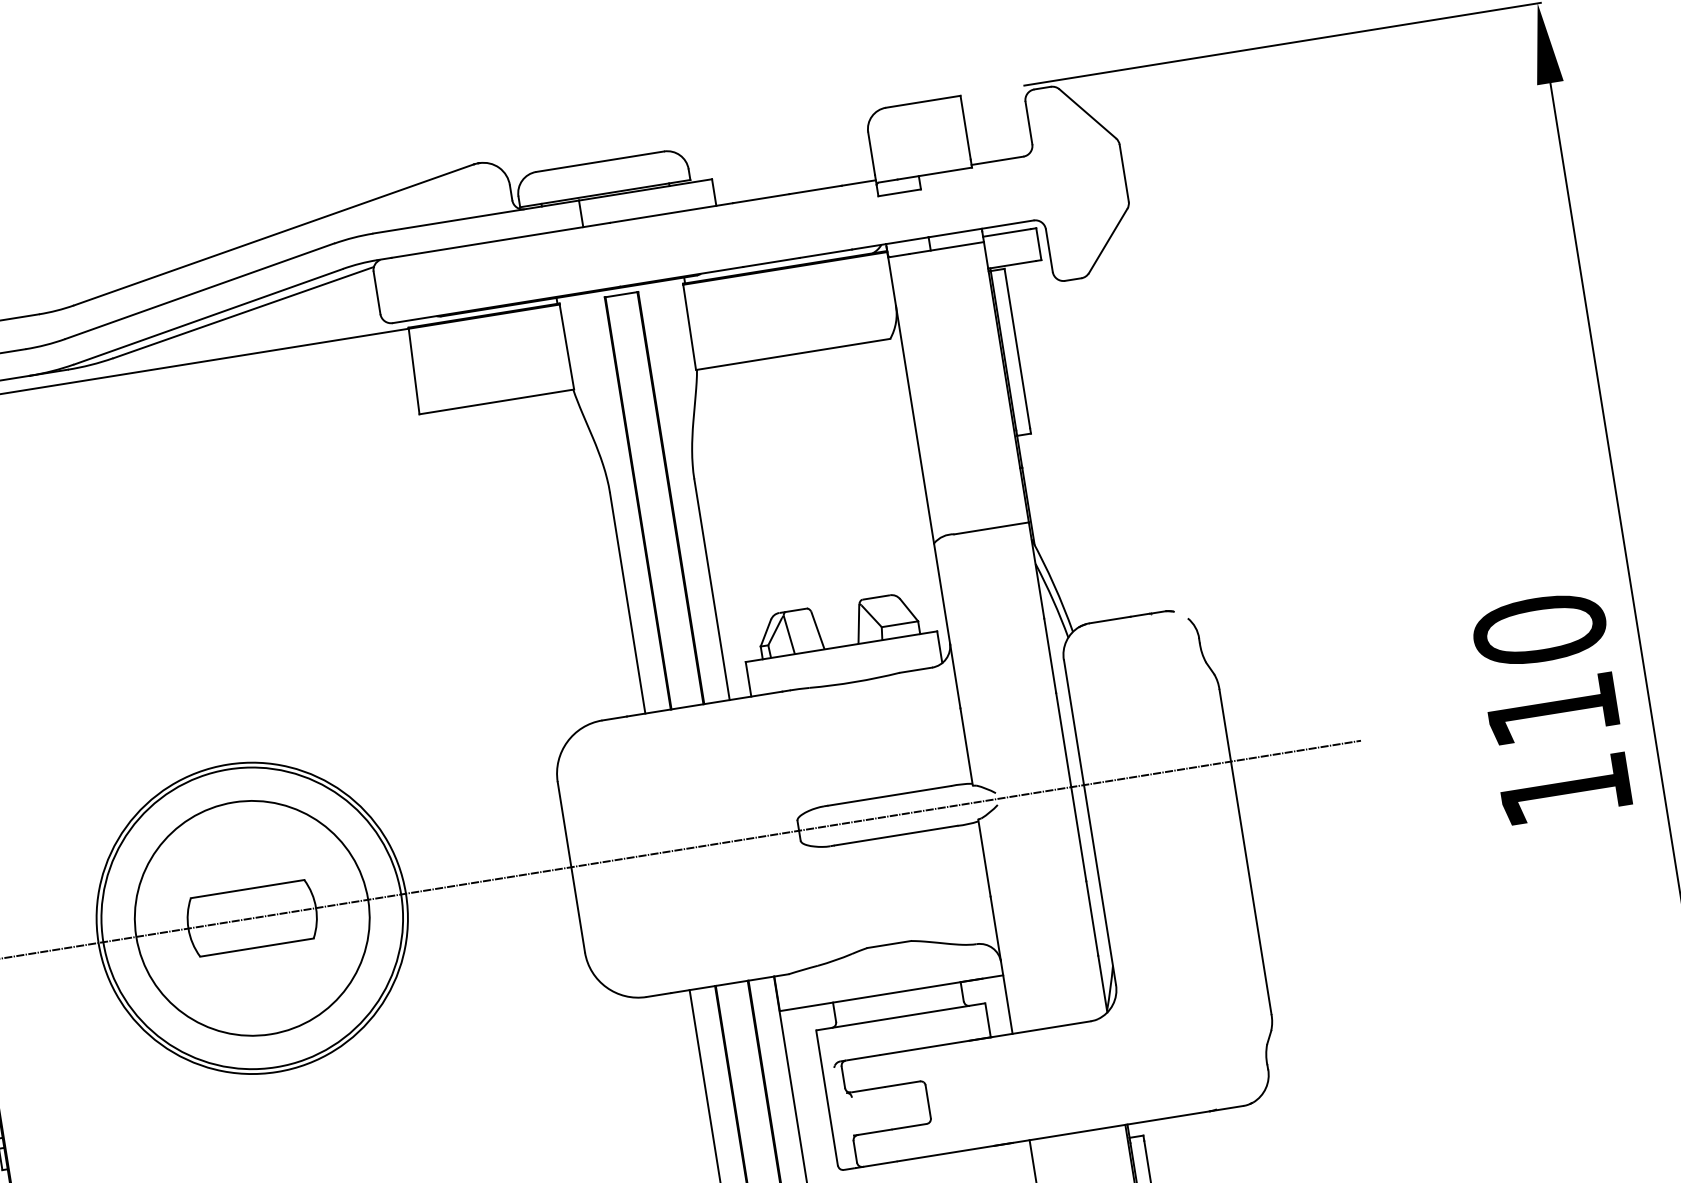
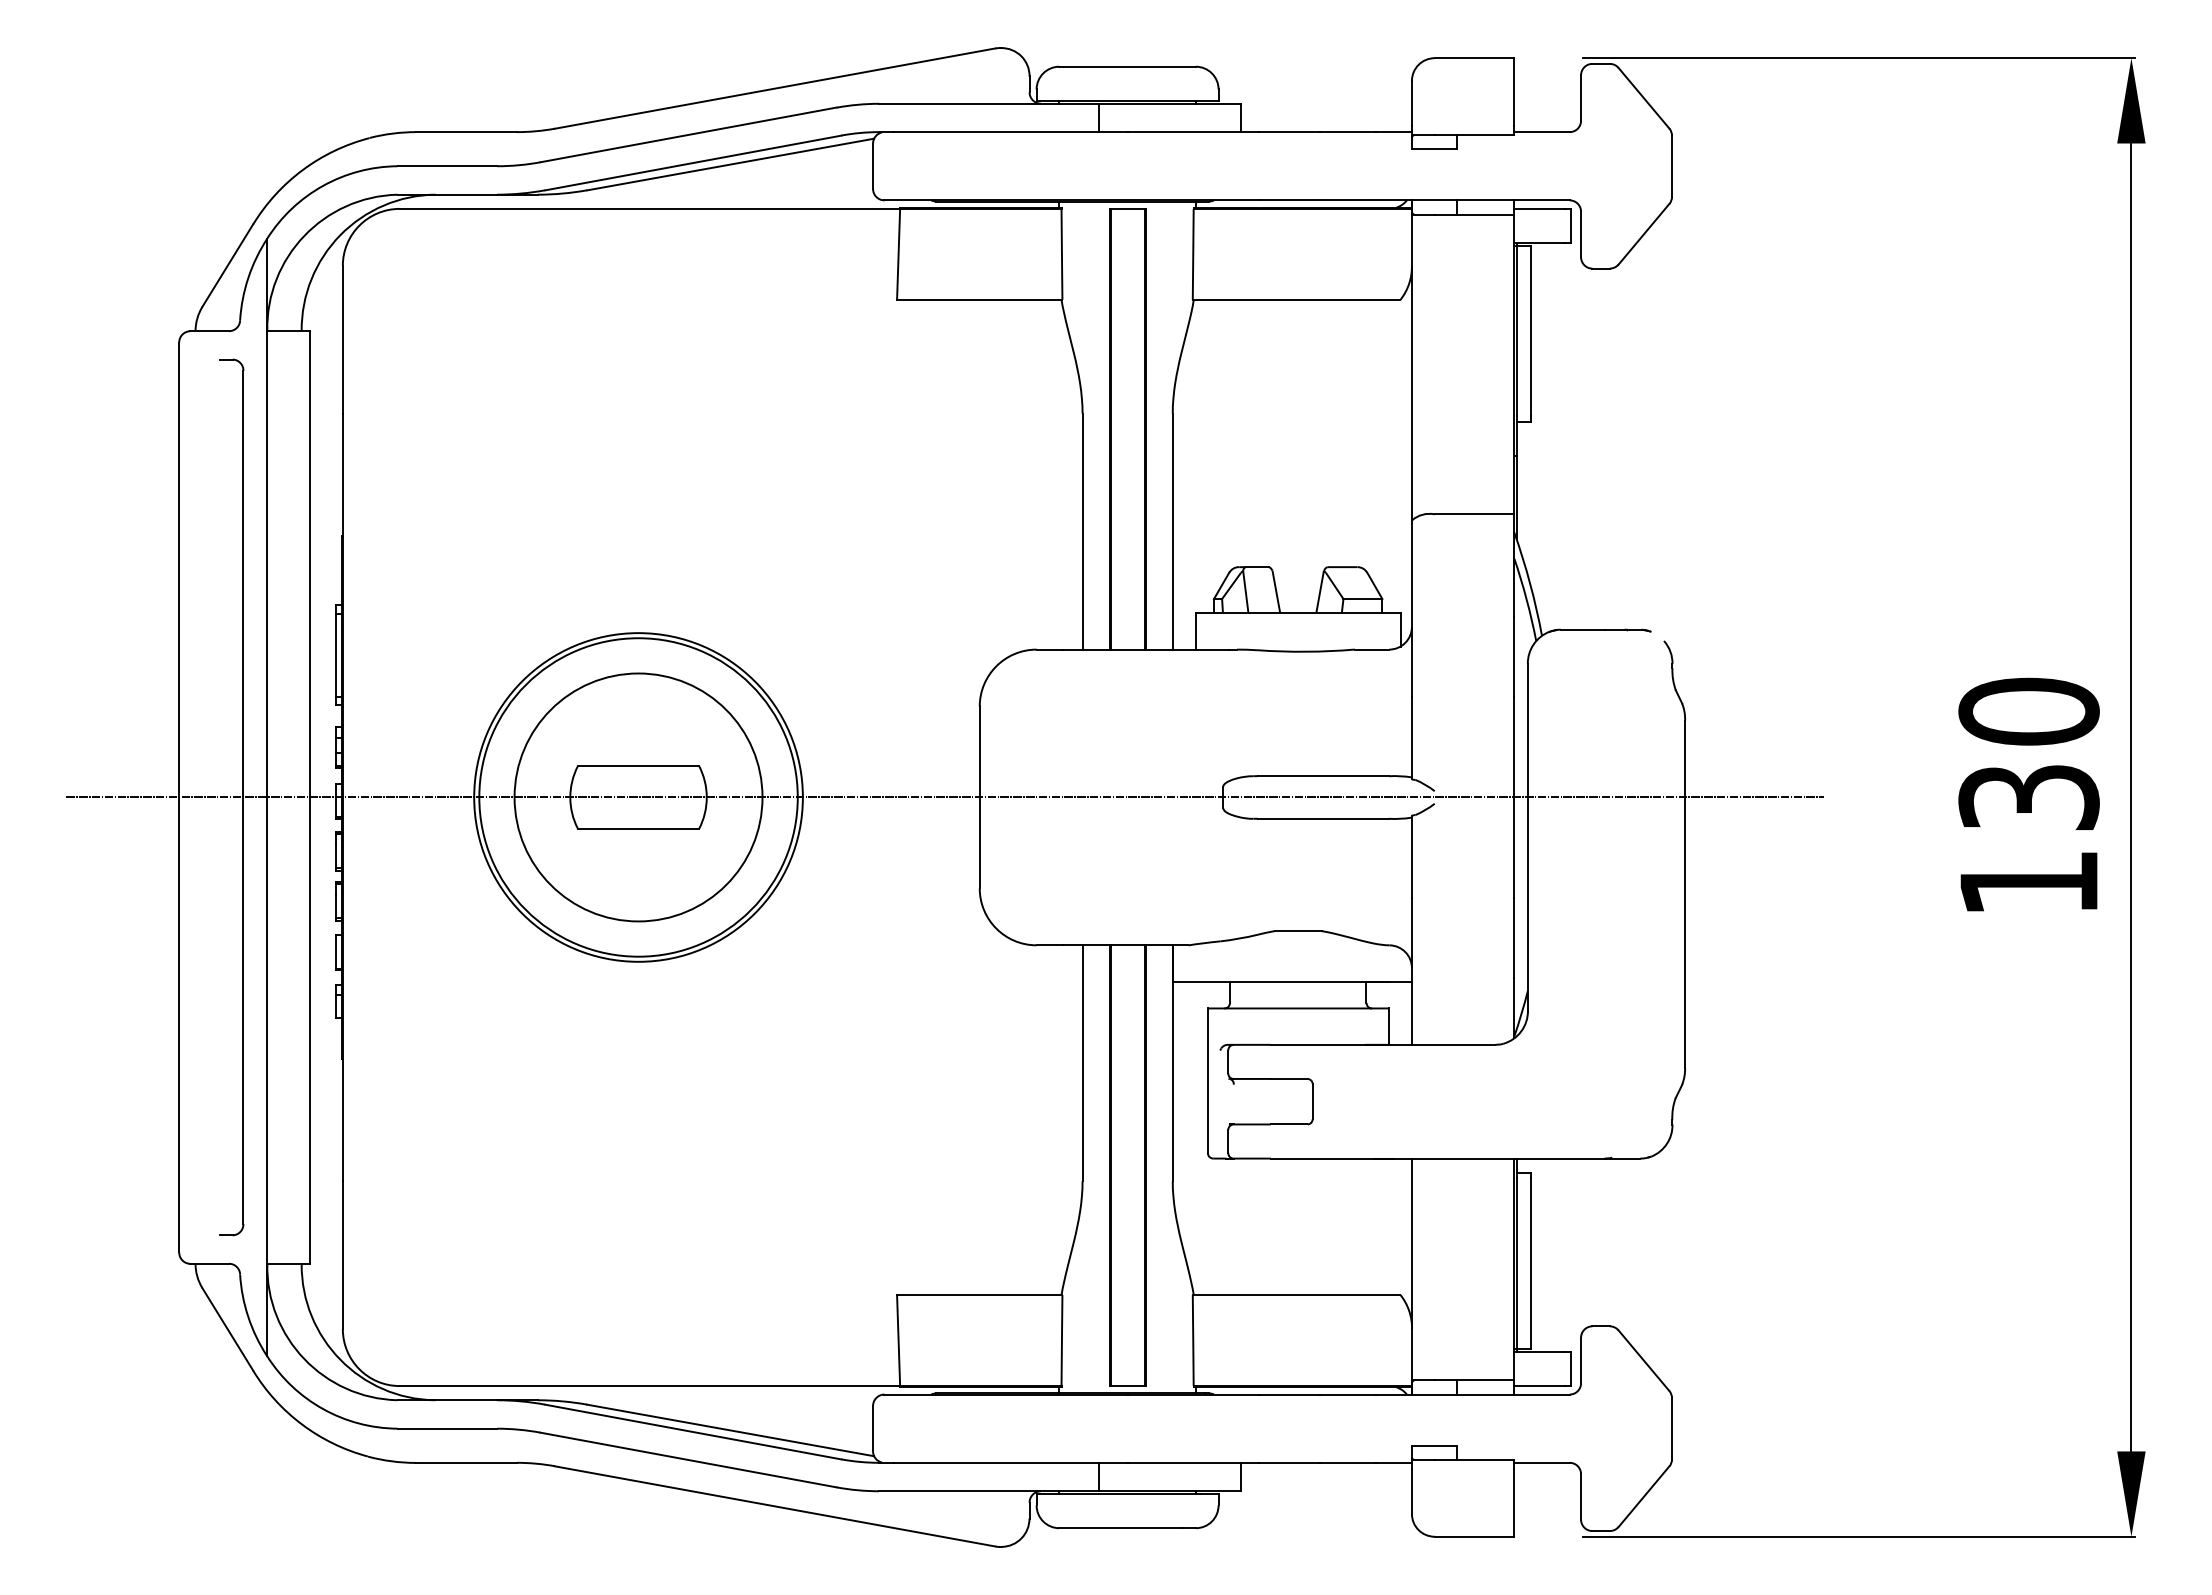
text: (1552, 710) -> (2028, 797), 110 -> 130

